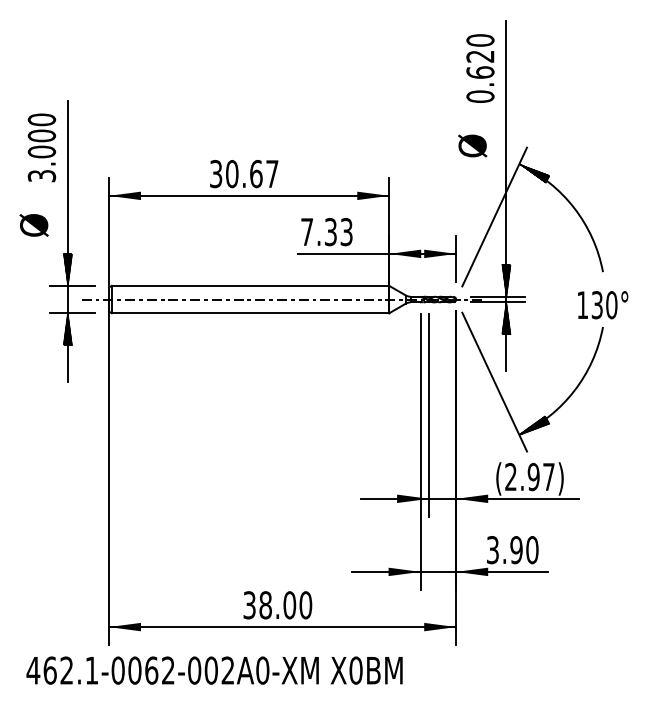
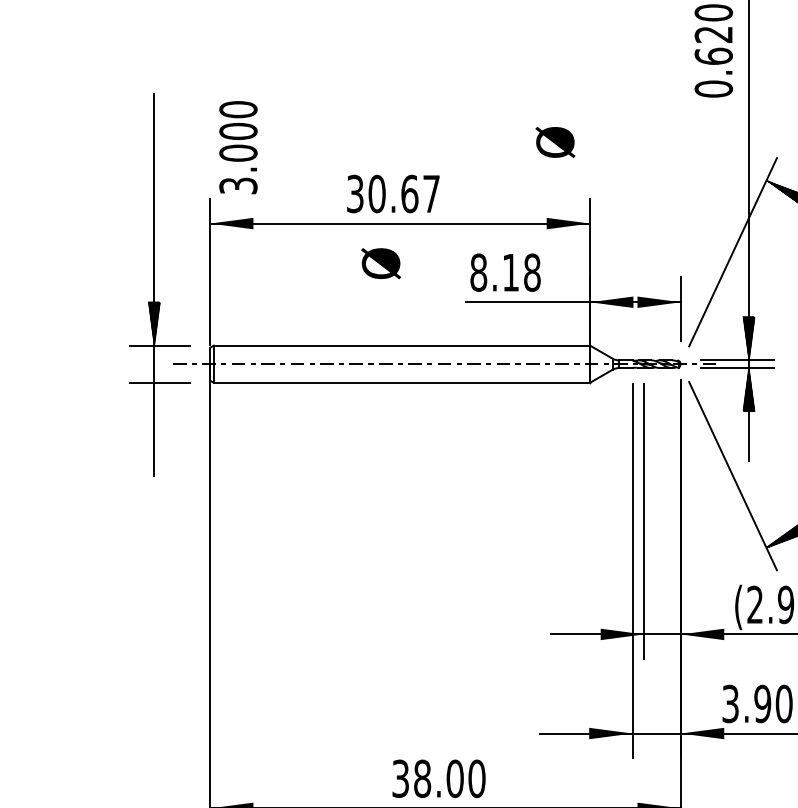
text: (472, 145) -> (555, 141), moved
text: (41, 147) -> (237, 147), moved
text: (33, 225) -> (380, 263), moved
text: (326, 232) -> (504, 273), 7.33 -> 8.18
hatch: (67, 329) -> (153, 404), removed

